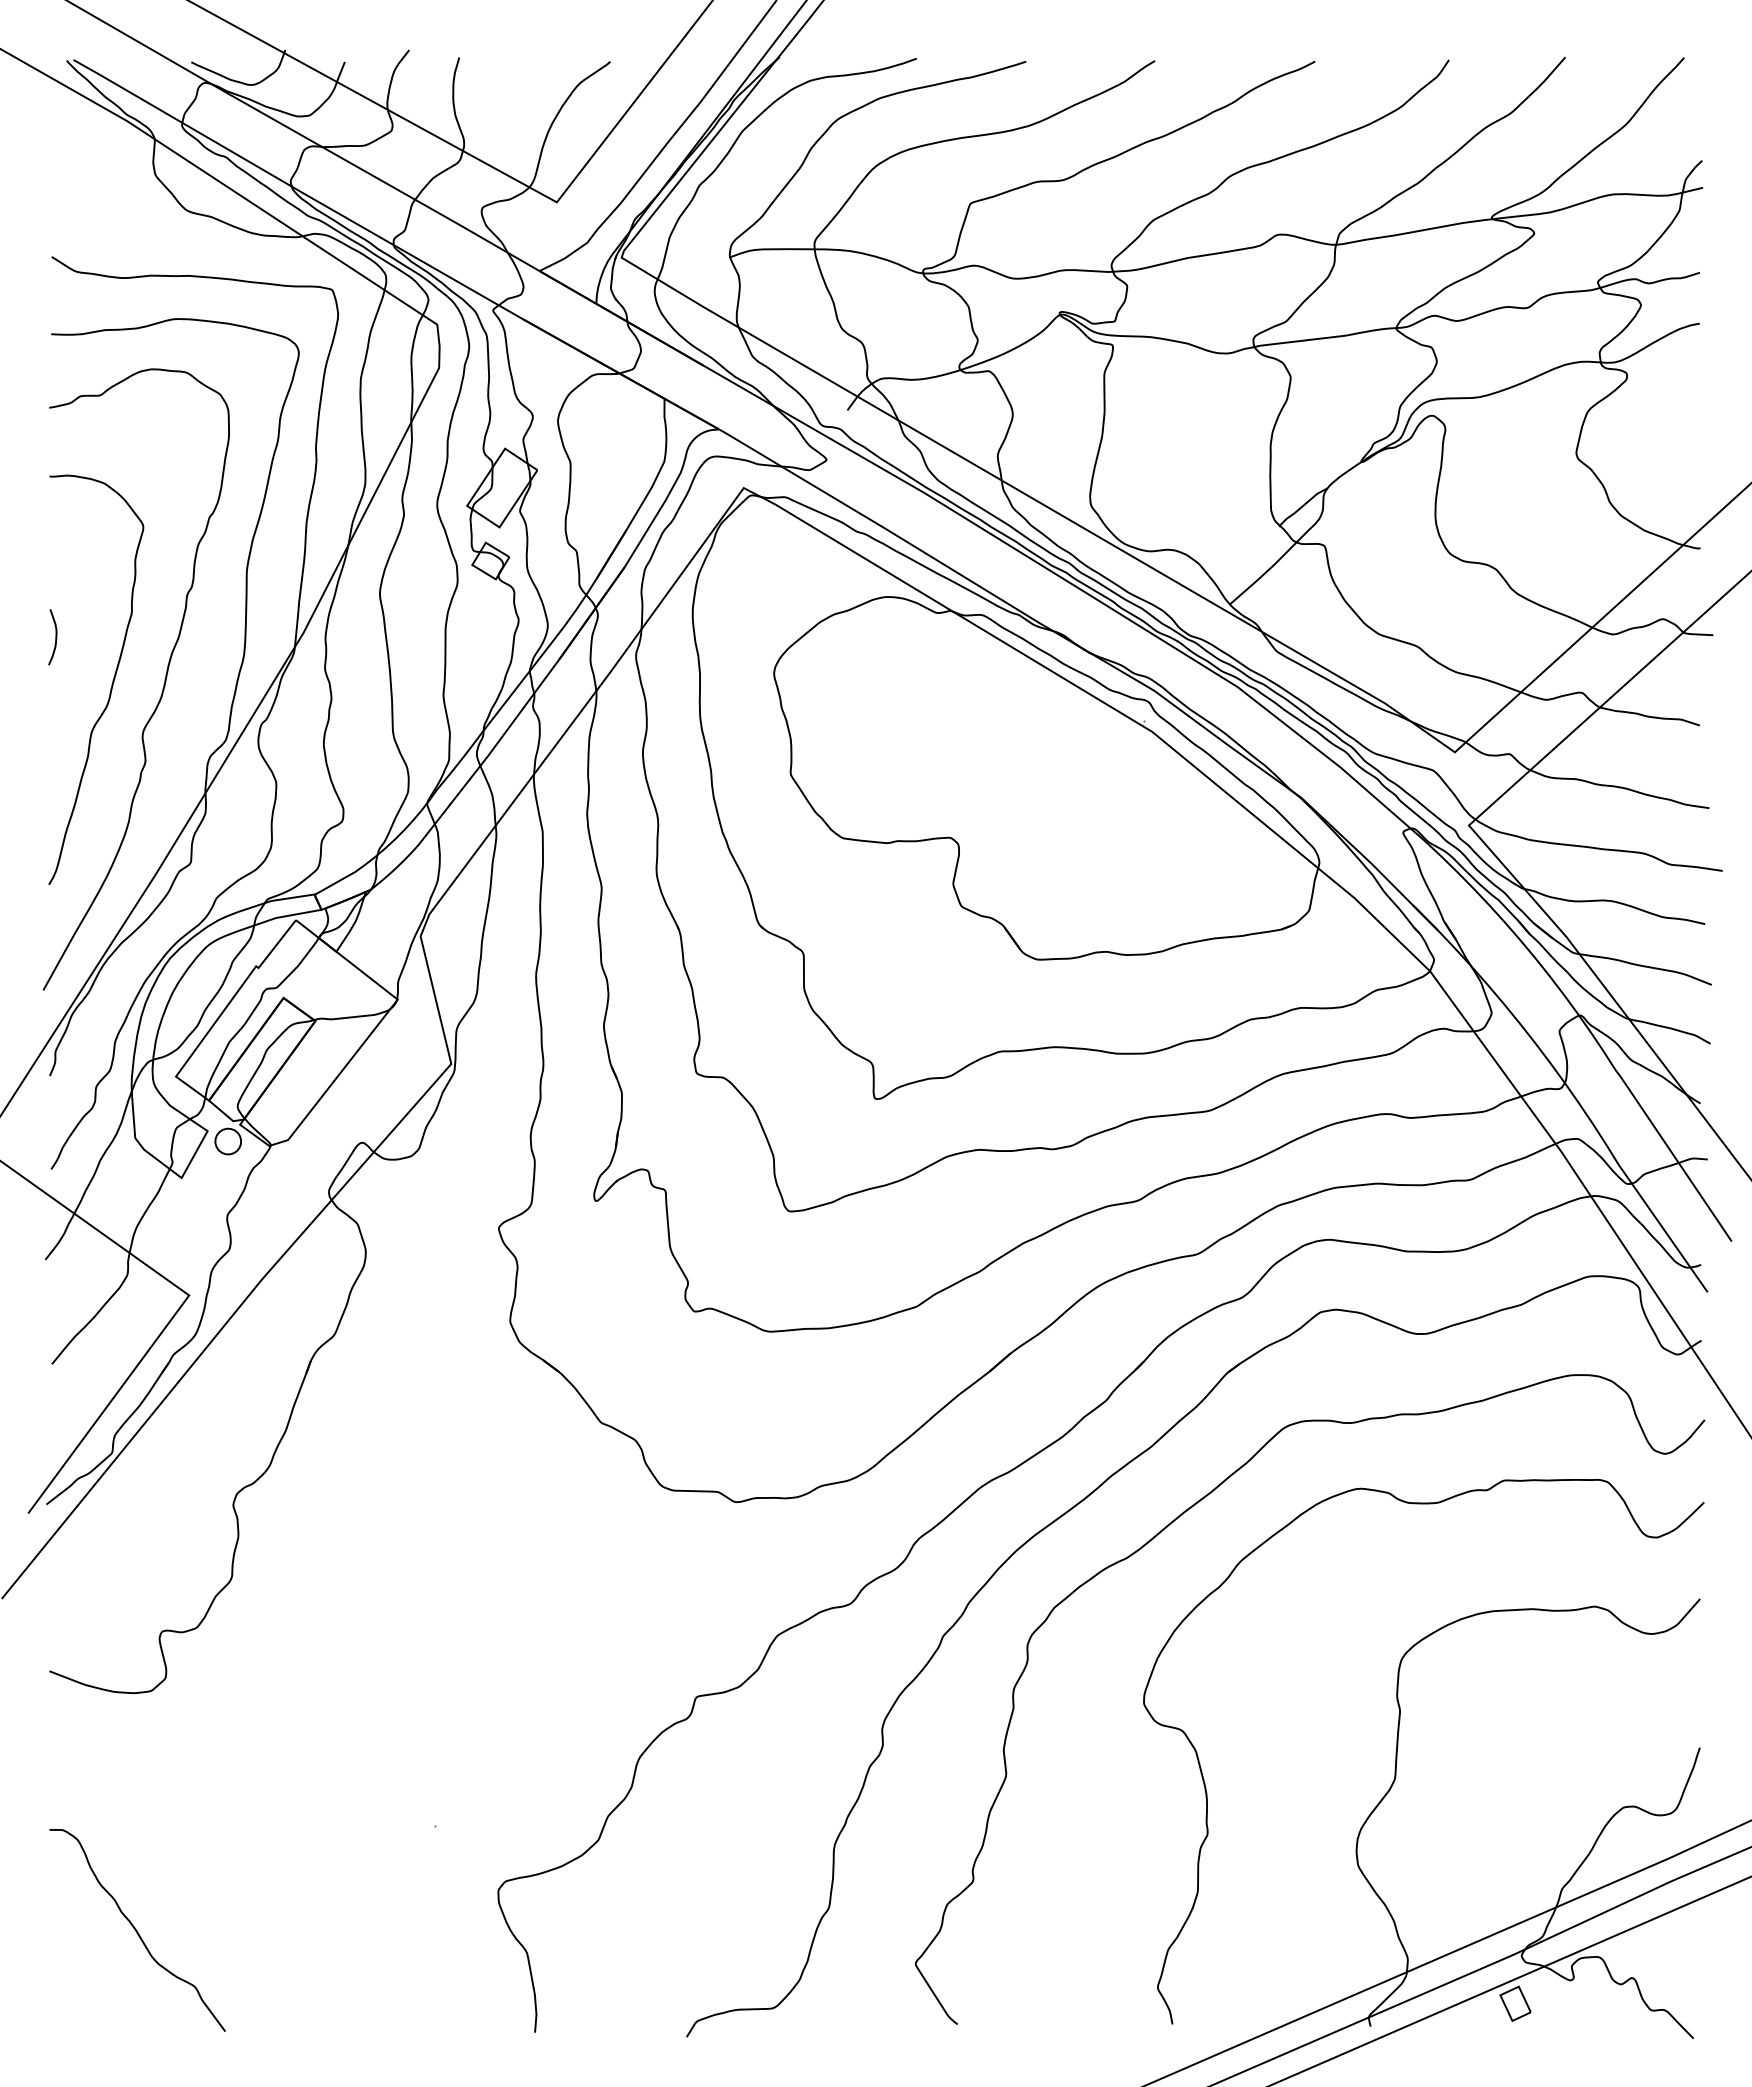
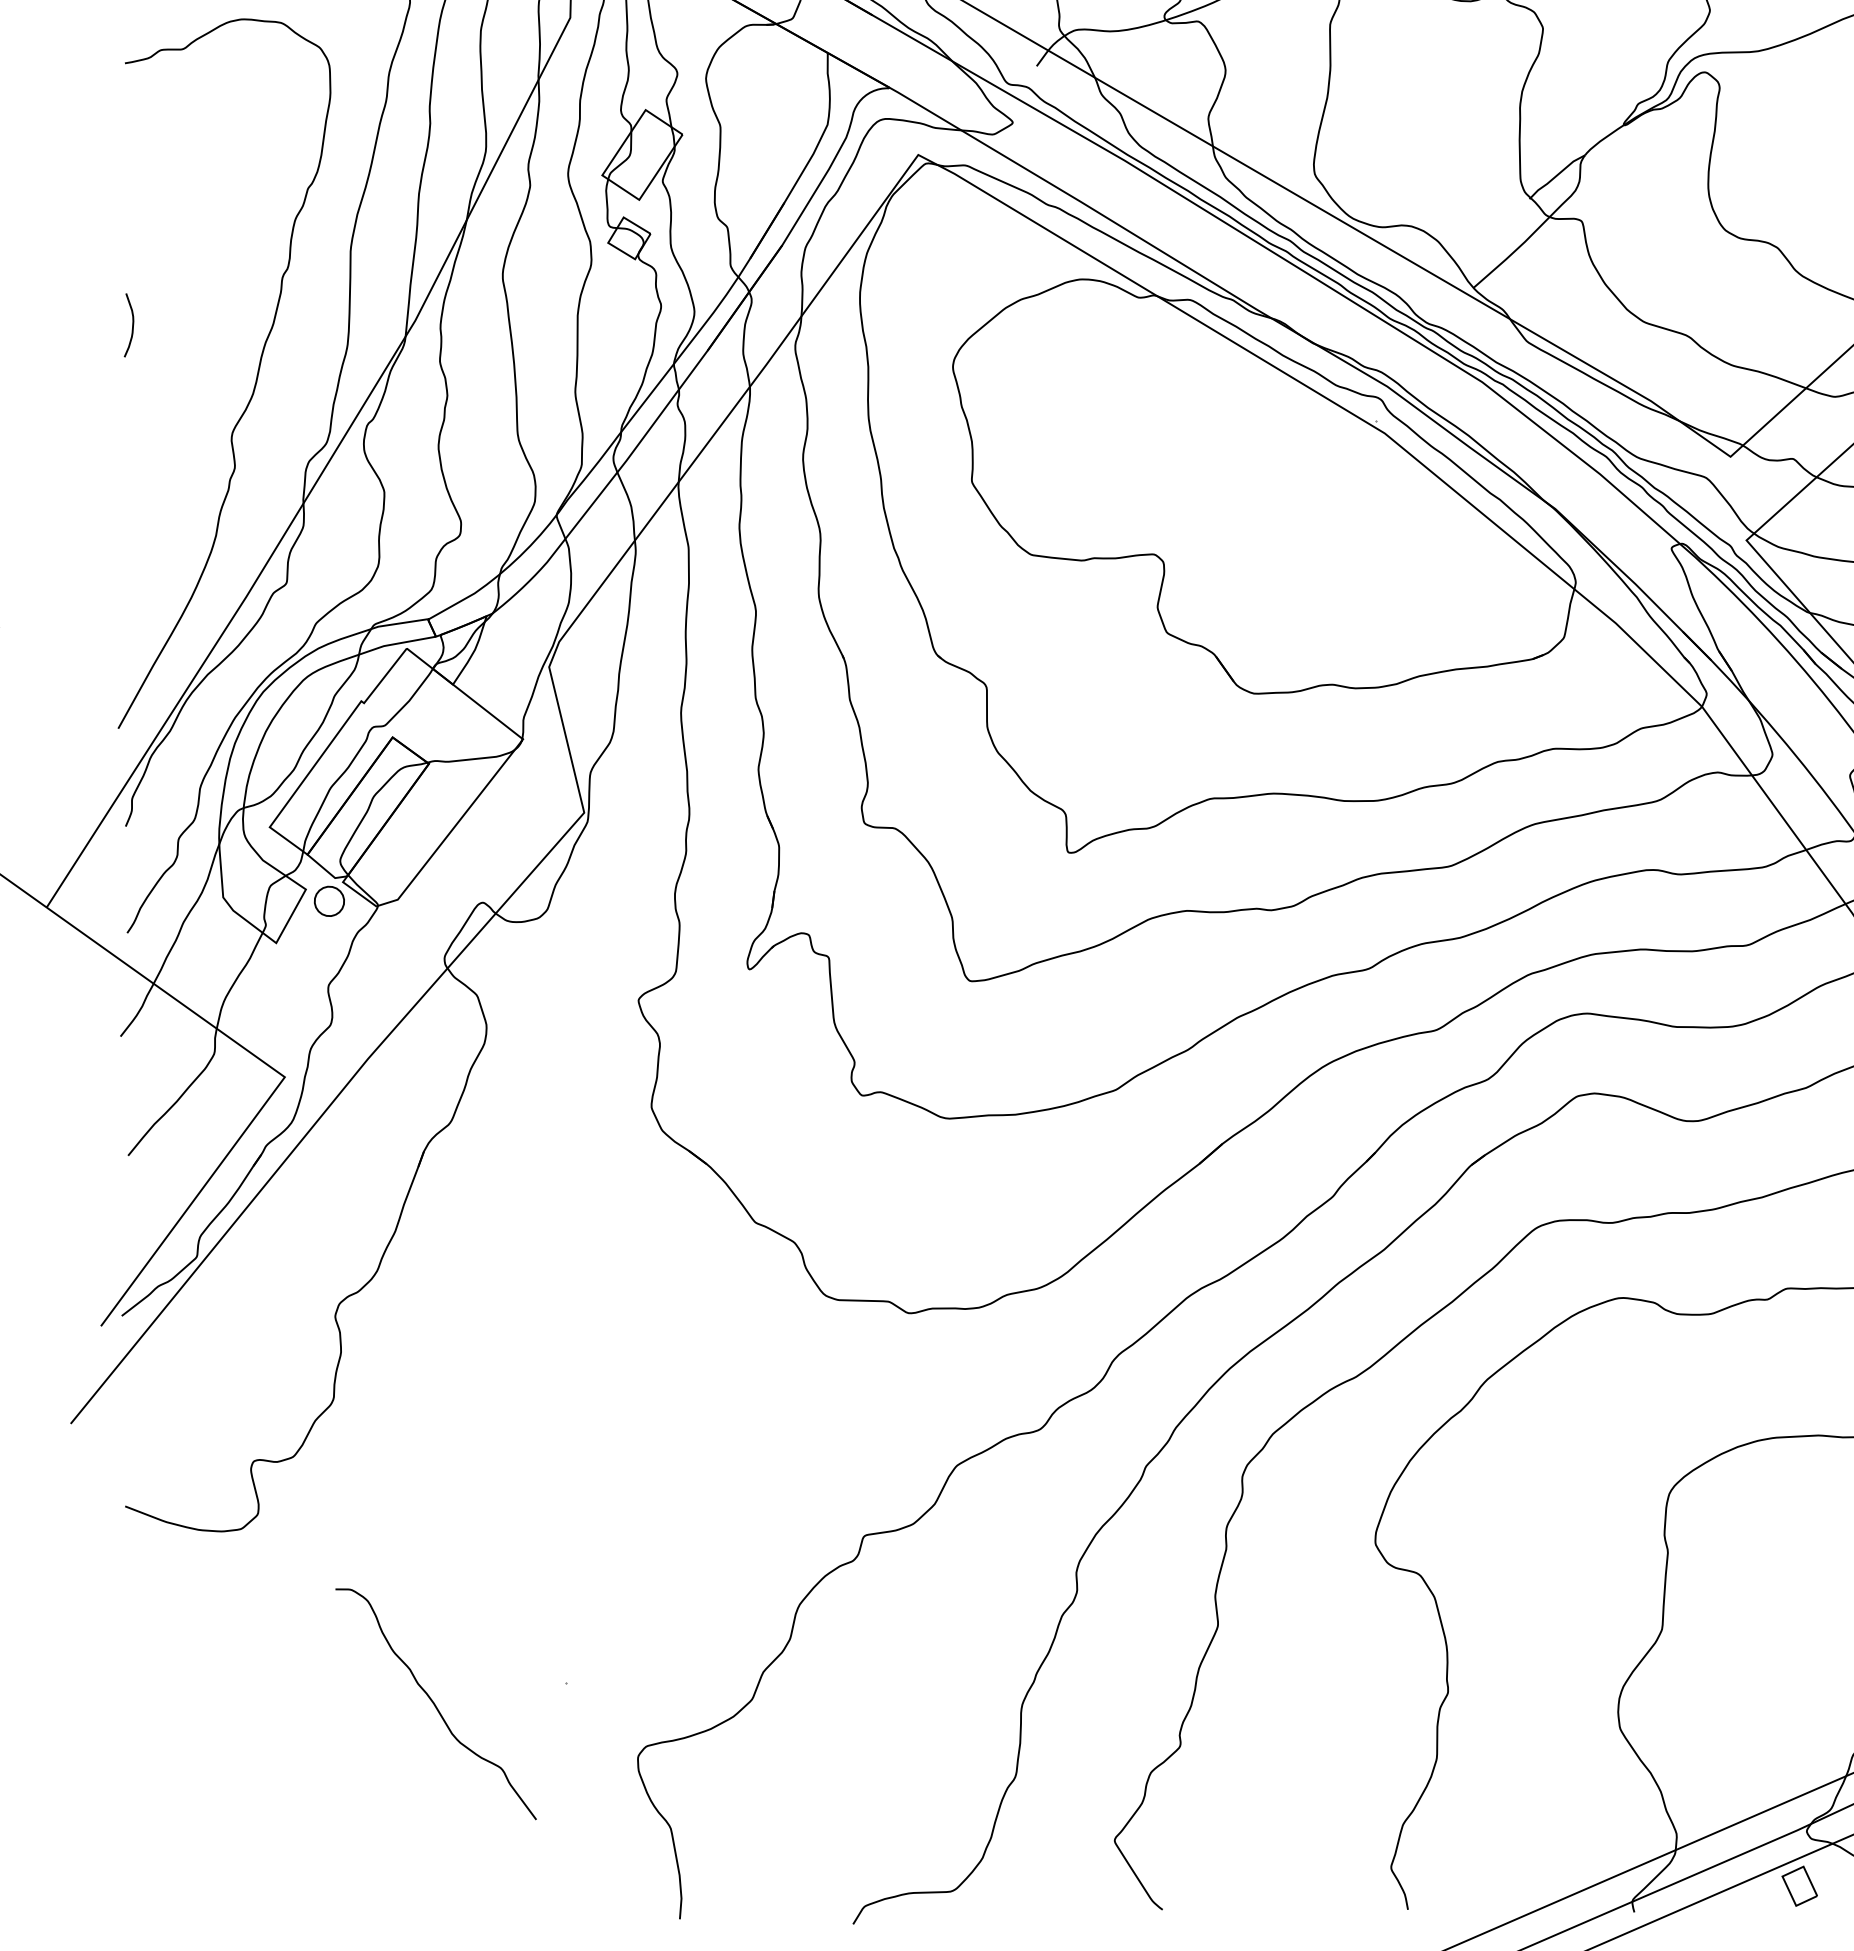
curve: (111, 684) -> (196, 379), removed
curve: (137, 1930) -> (435, 1704), moved

